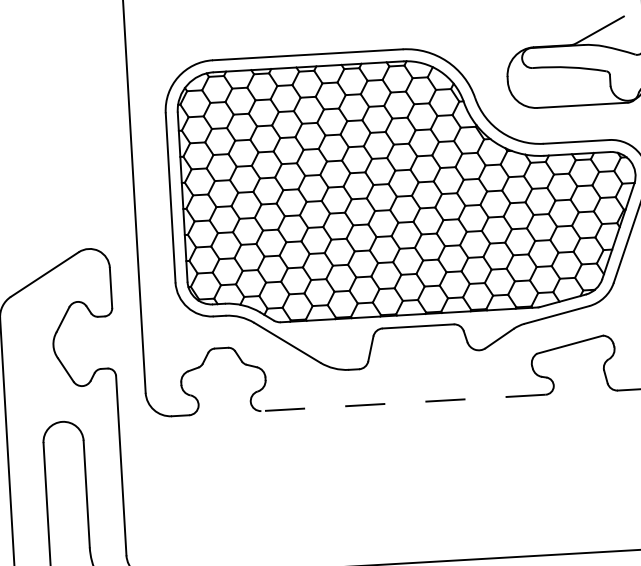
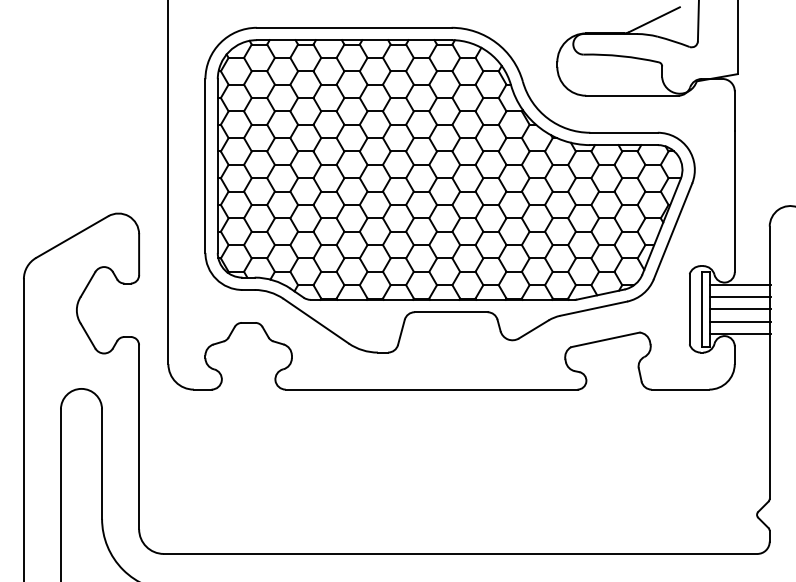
line: (403, 402) -> (431, 389), dashed -> solid

